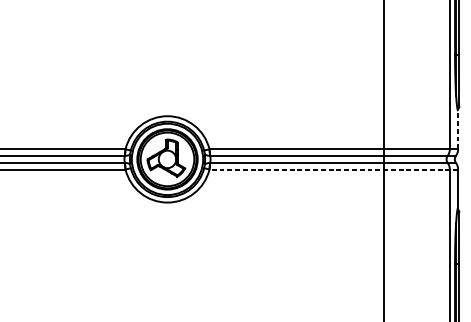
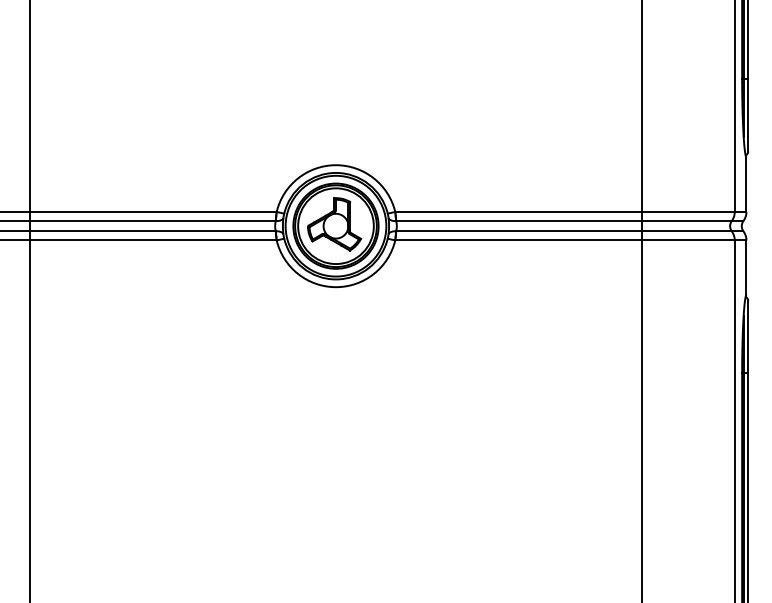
line: (458, 129) -> (746, 184), dashed -> solid
line: (333, 169) -> (570, 240), dashed -> solid

